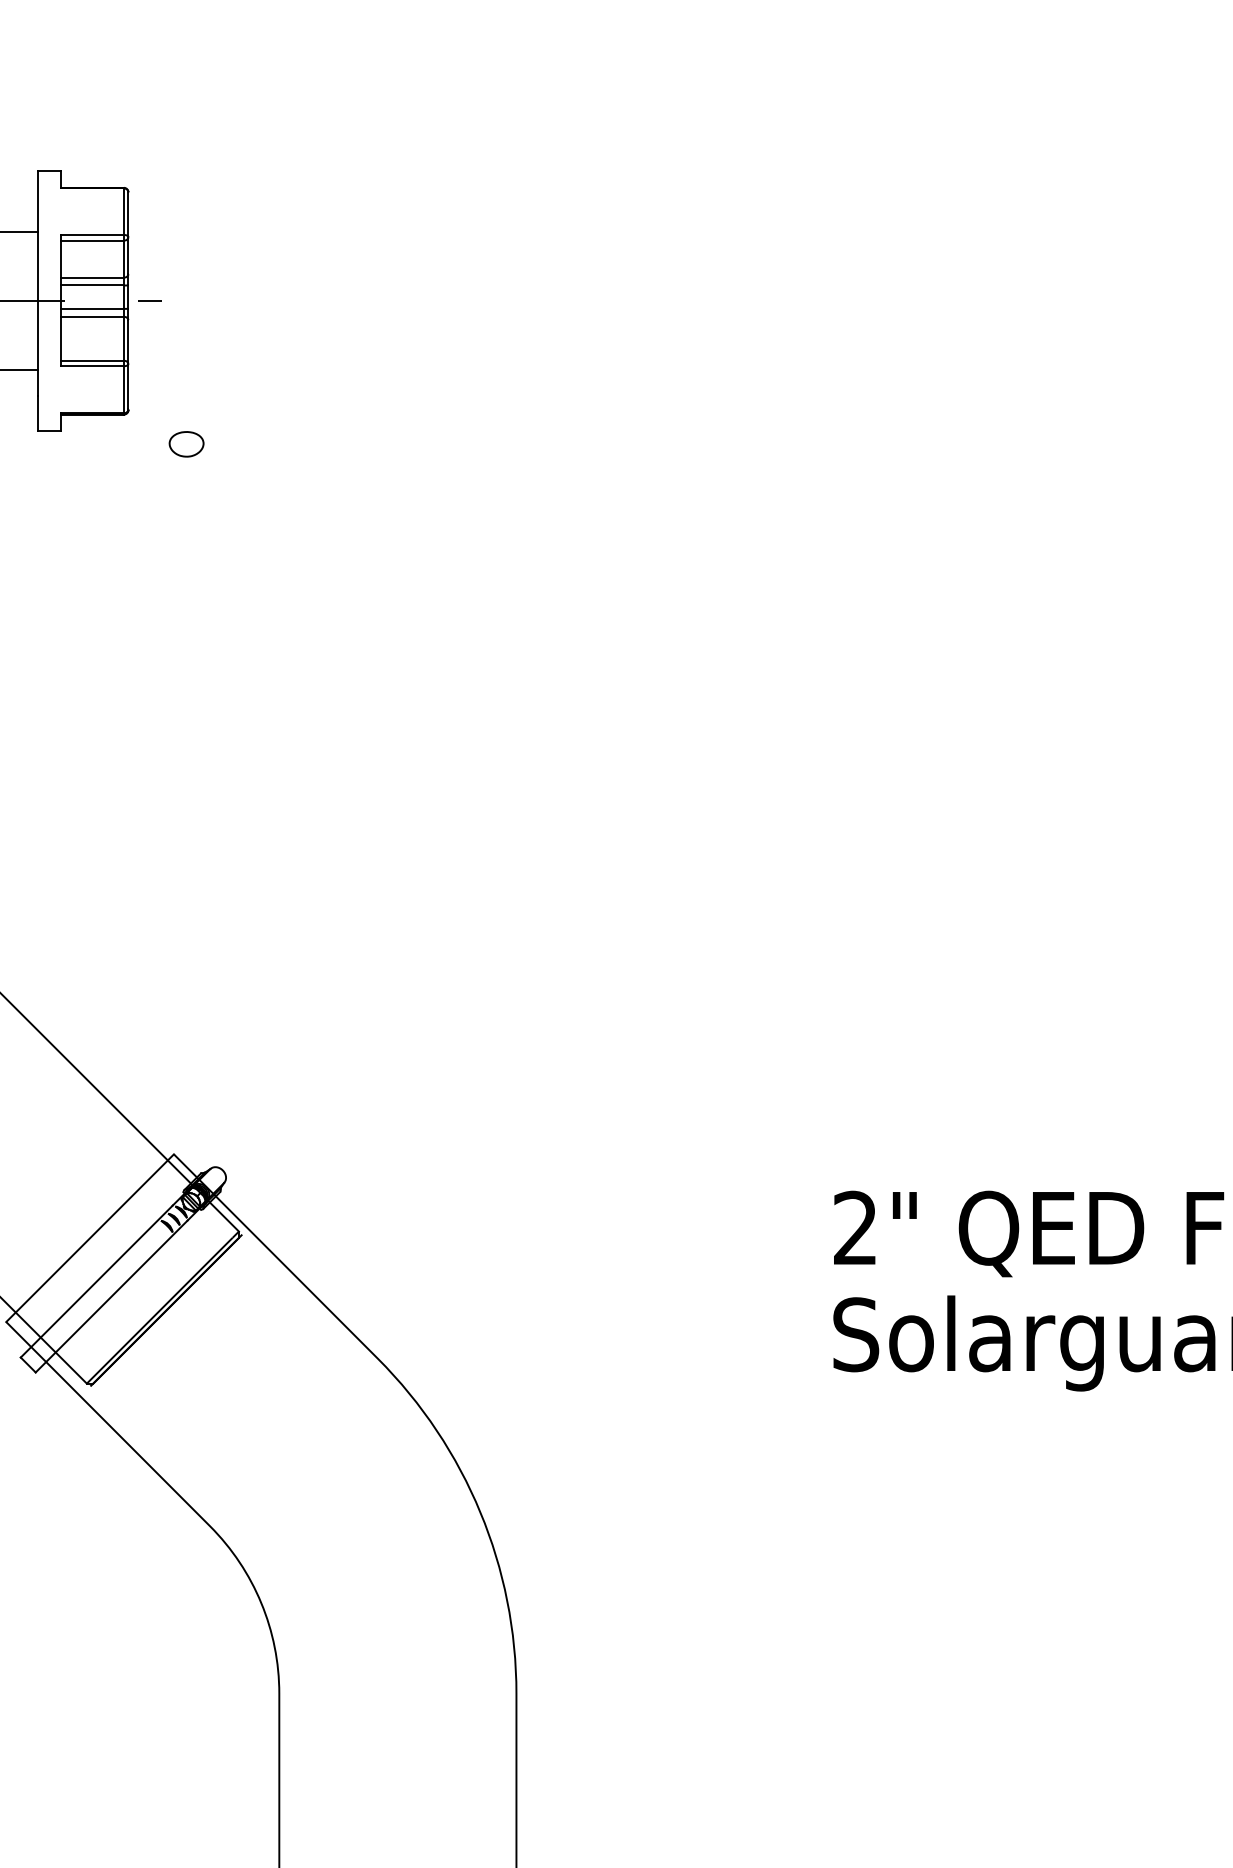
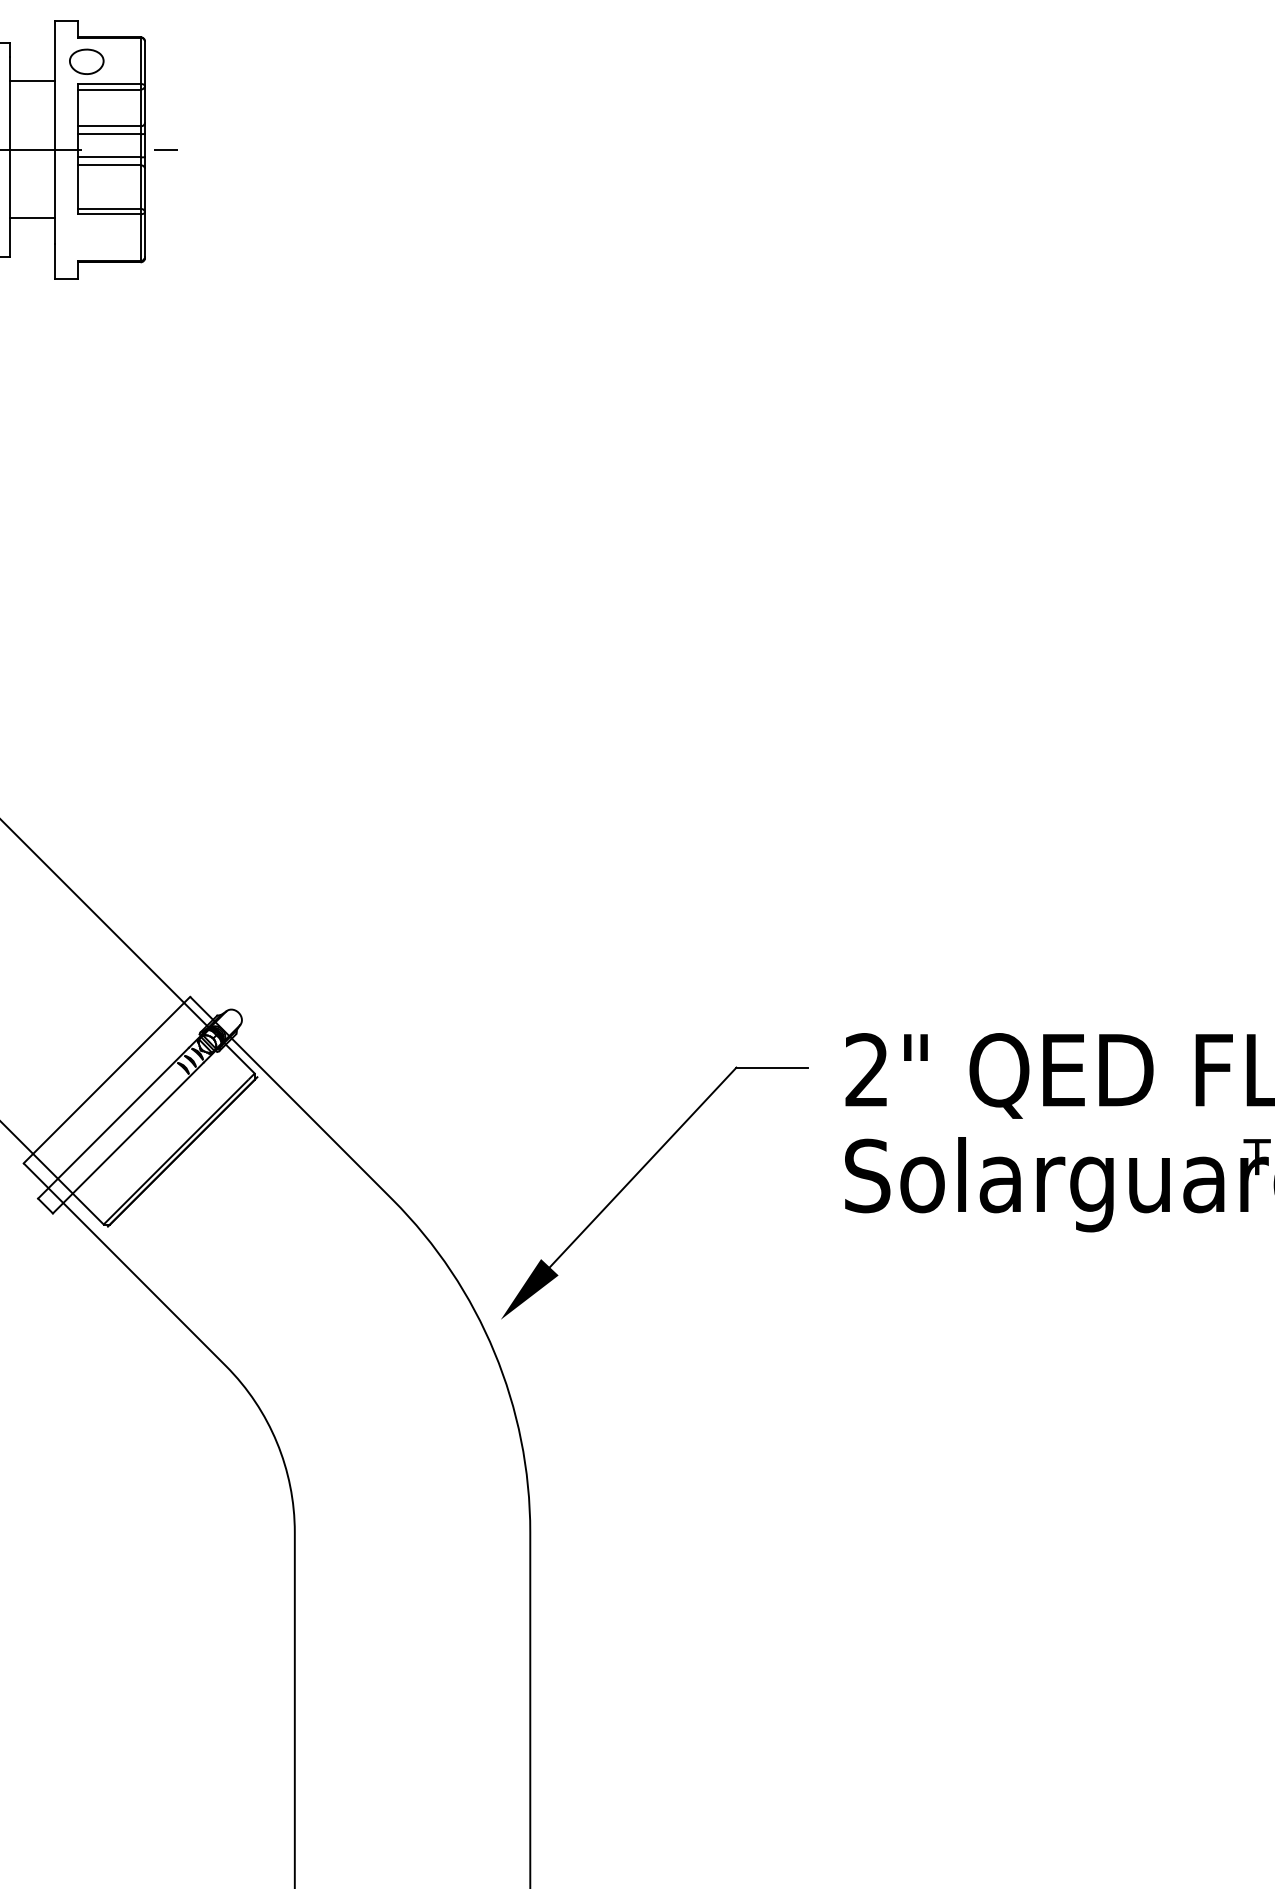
part: (186, 443) -> (86, 61), moved
part: (623, 1335) -> (636, 1176), added

